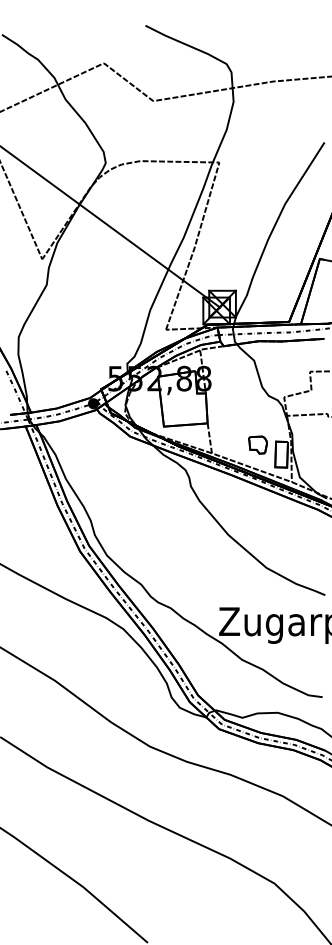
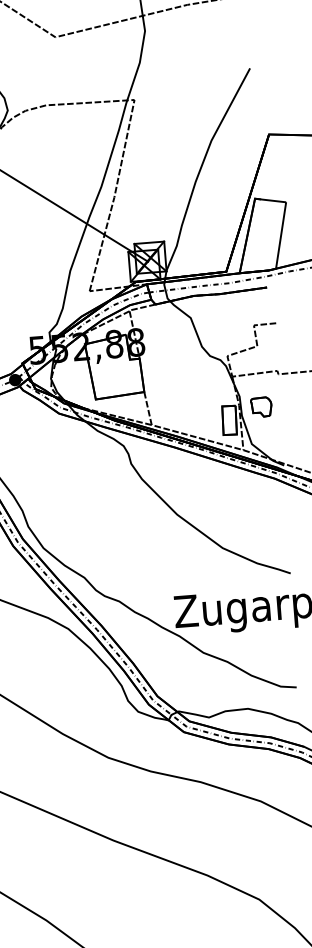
part: (257, 444) -> (260, 406), moved

